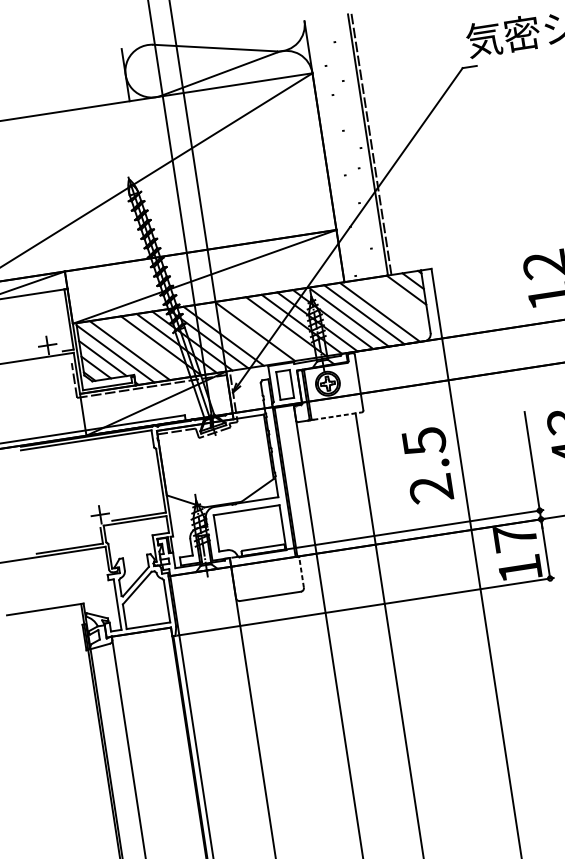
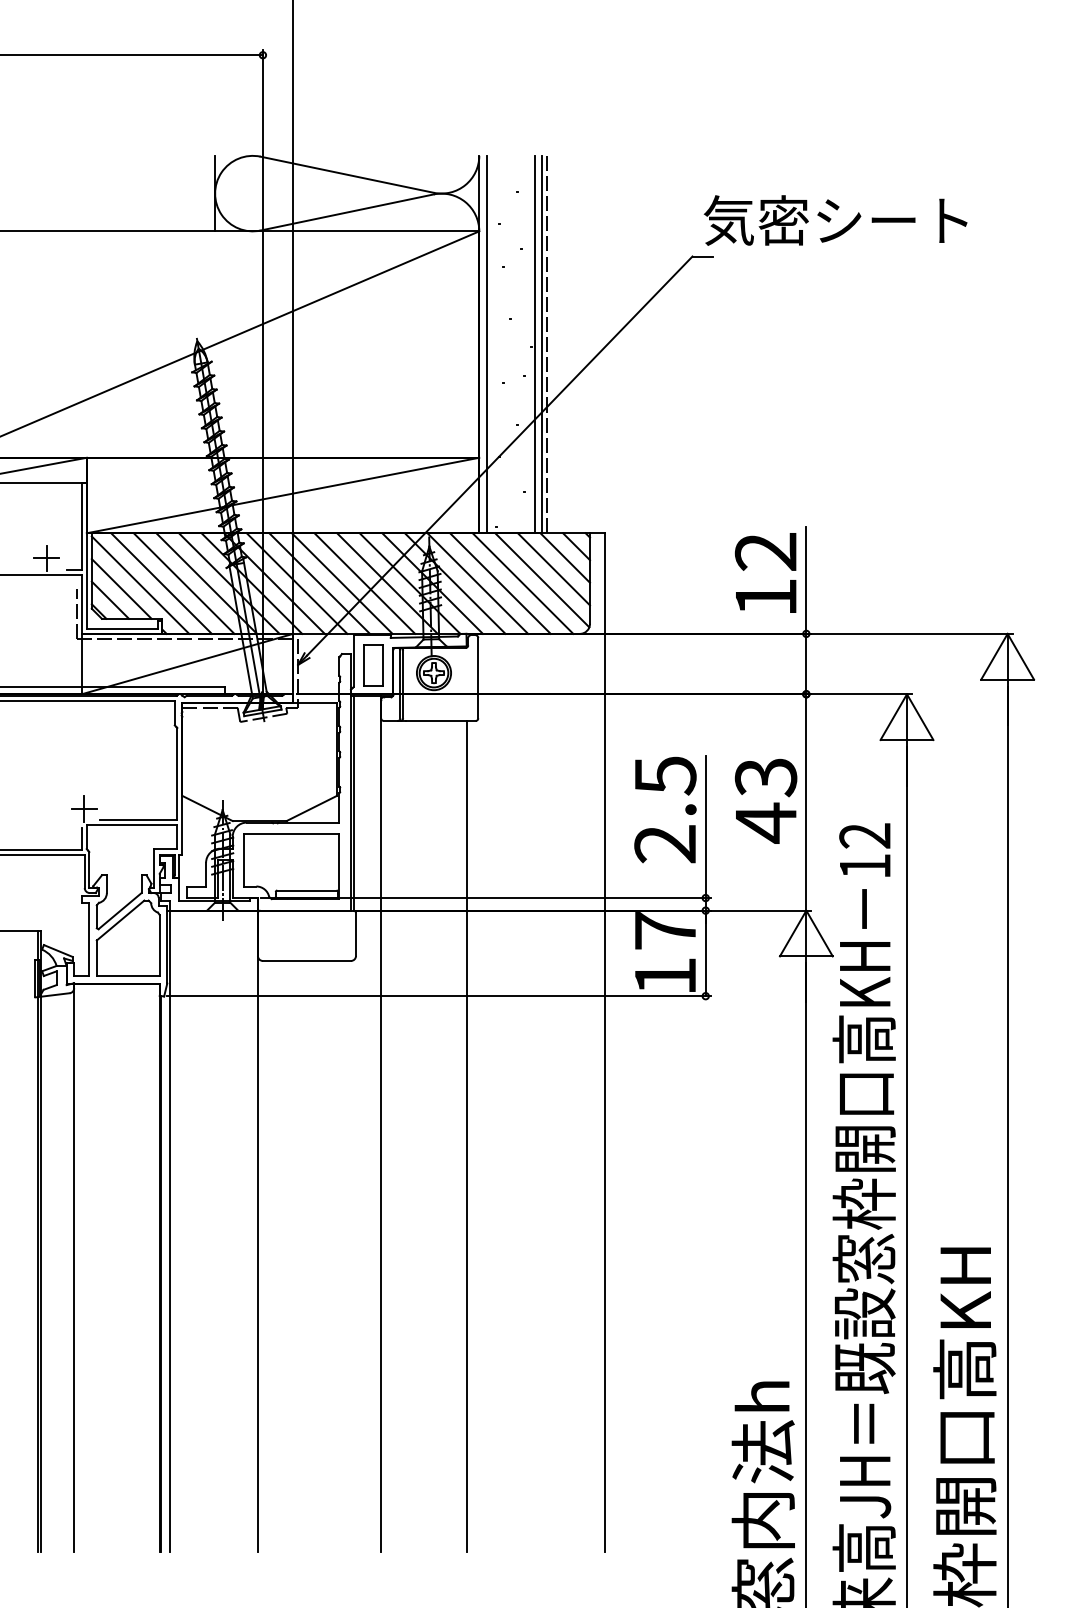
line: (362, 145) -> (534, 344), added
line: (329, 150) -> (486, 344), added
line: (399, 299) -> (553, 569), added
line: (393, 308) -> (542, 580), added
line: (270, 329) -> (364, 583), added
line: (239, 333) -> (319, 583), added
line: (145, 348) -> (183, 583), added
line: (338, 415) -> (441, 720), dashed -> solid
text: (427, 465) -> (665, 809), moved
line: (301, 572) -> (356, 934), dashed -> solid

